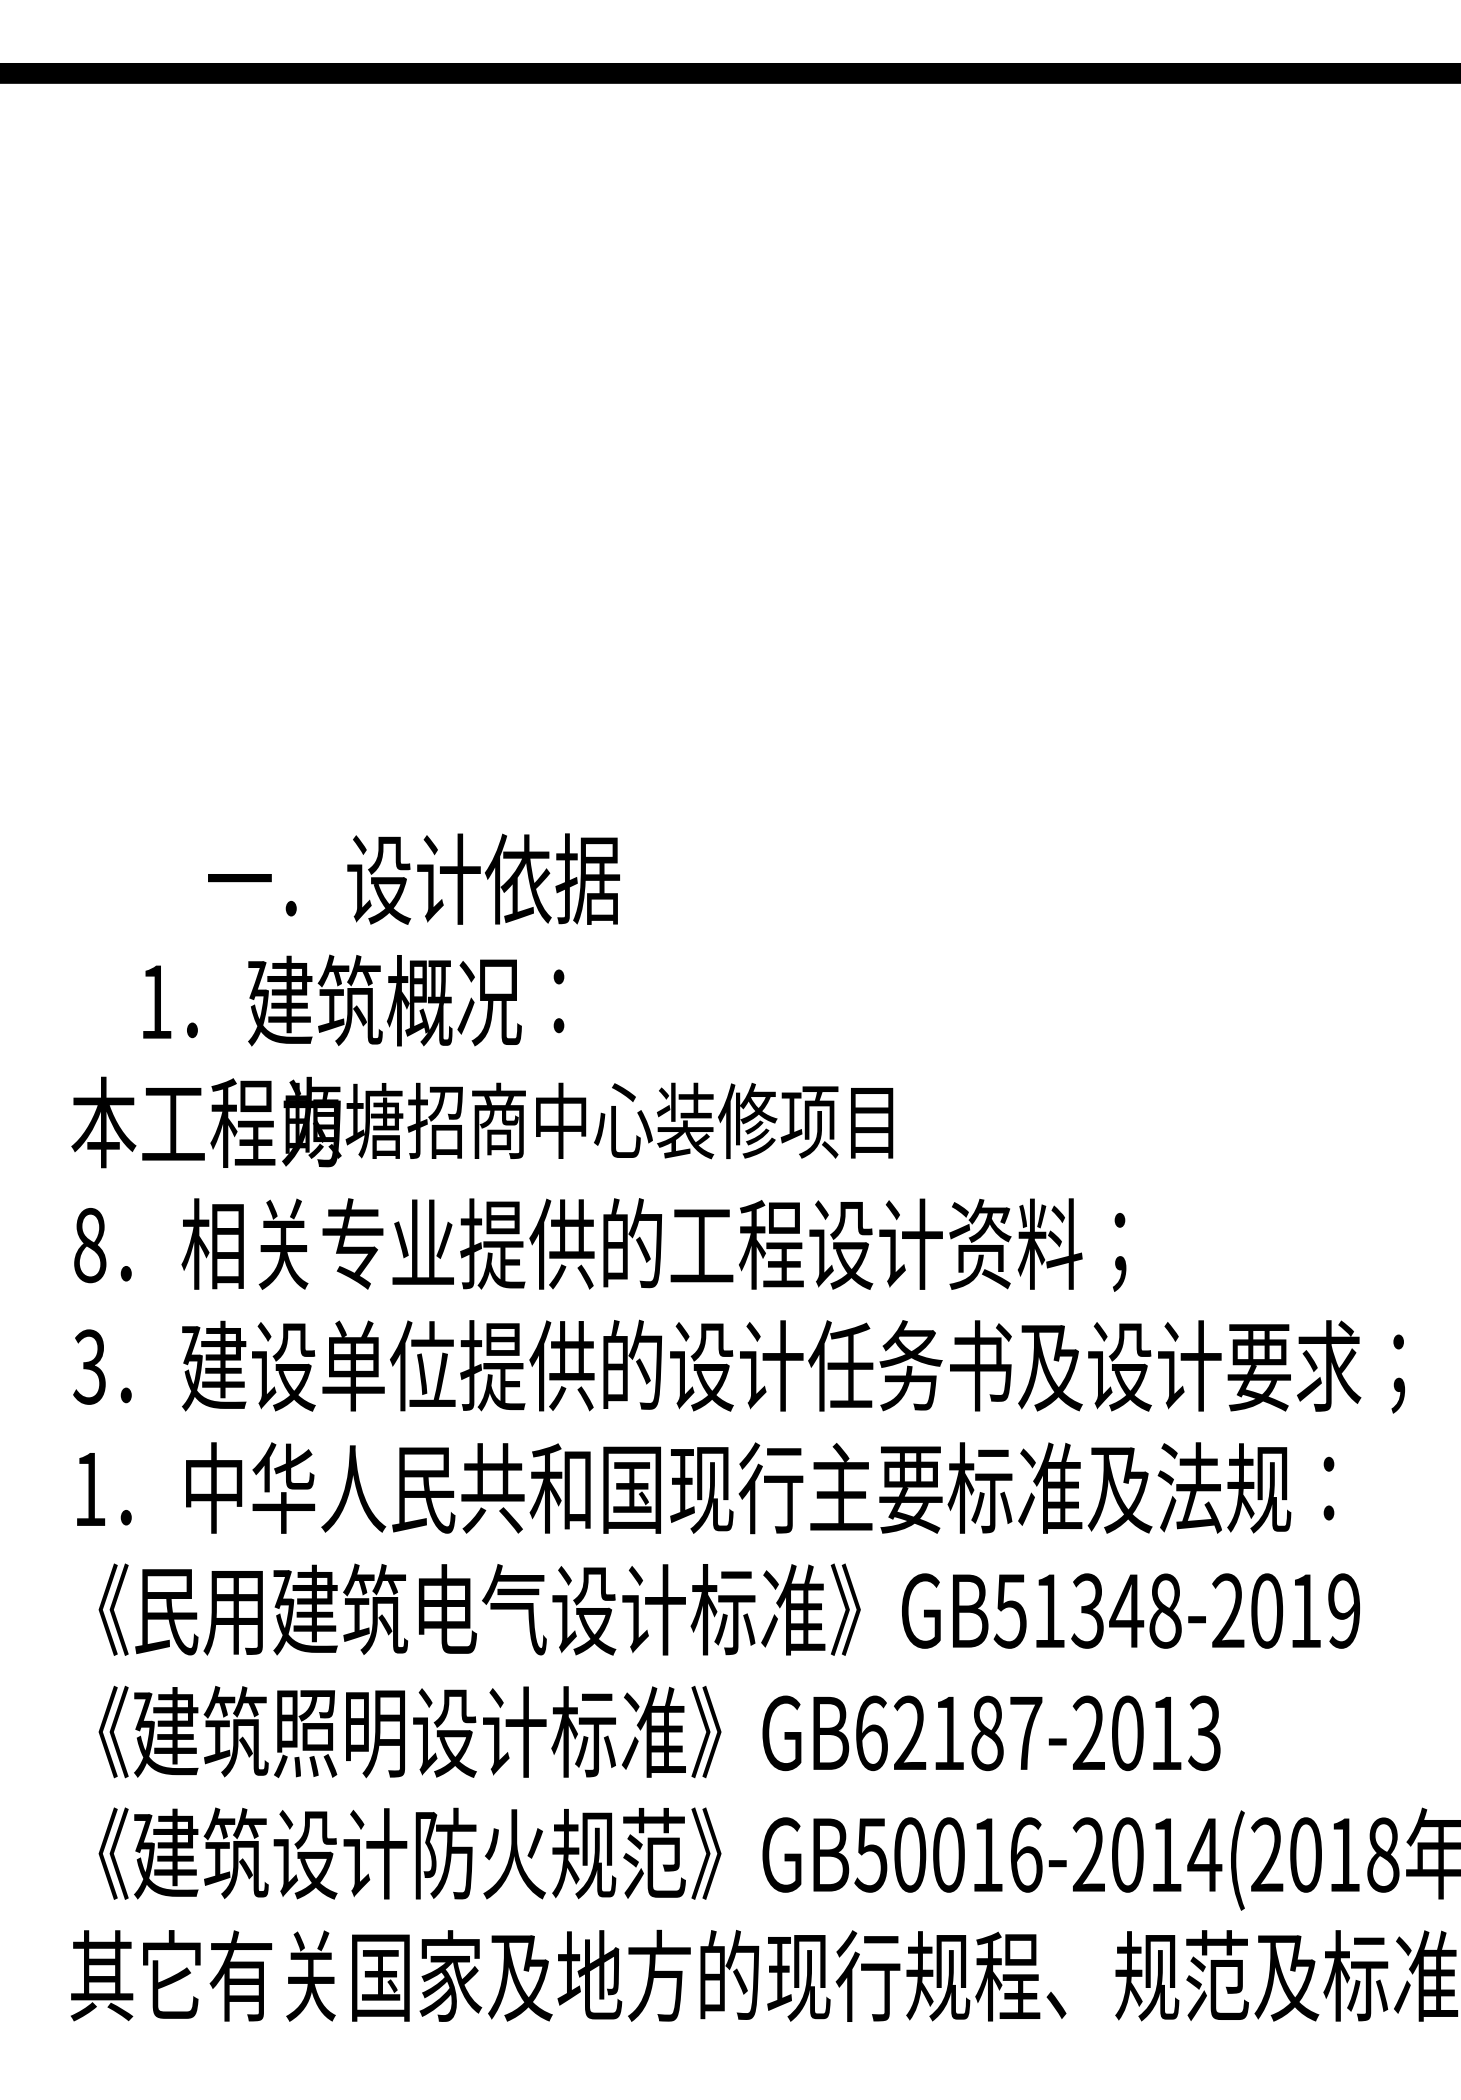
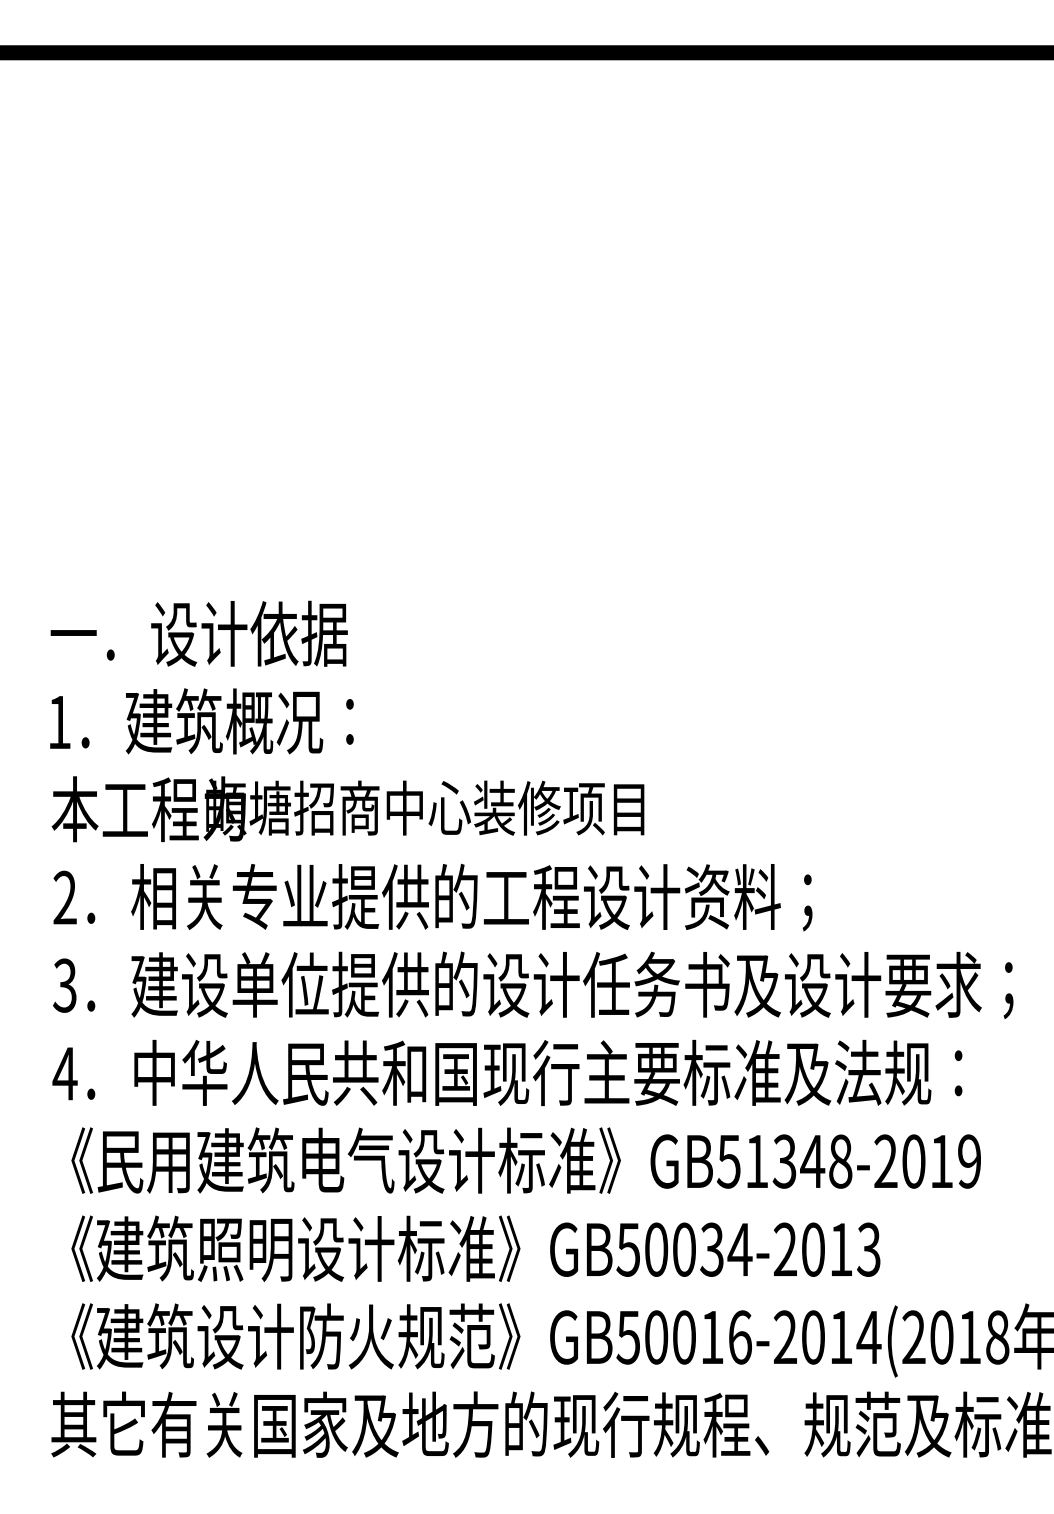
text: (413, 878) -> (198, 633), moved
text: (353, 1000) -> (201, 721), moved
text: (90, 1245) -> (65, 897), 8 -> 2
text: (89, 1489) -> (64, 1073), 1 -> 4
text: (948, 1733) -> (684, 1249), GB62187-2013 -> GB50034-2013

